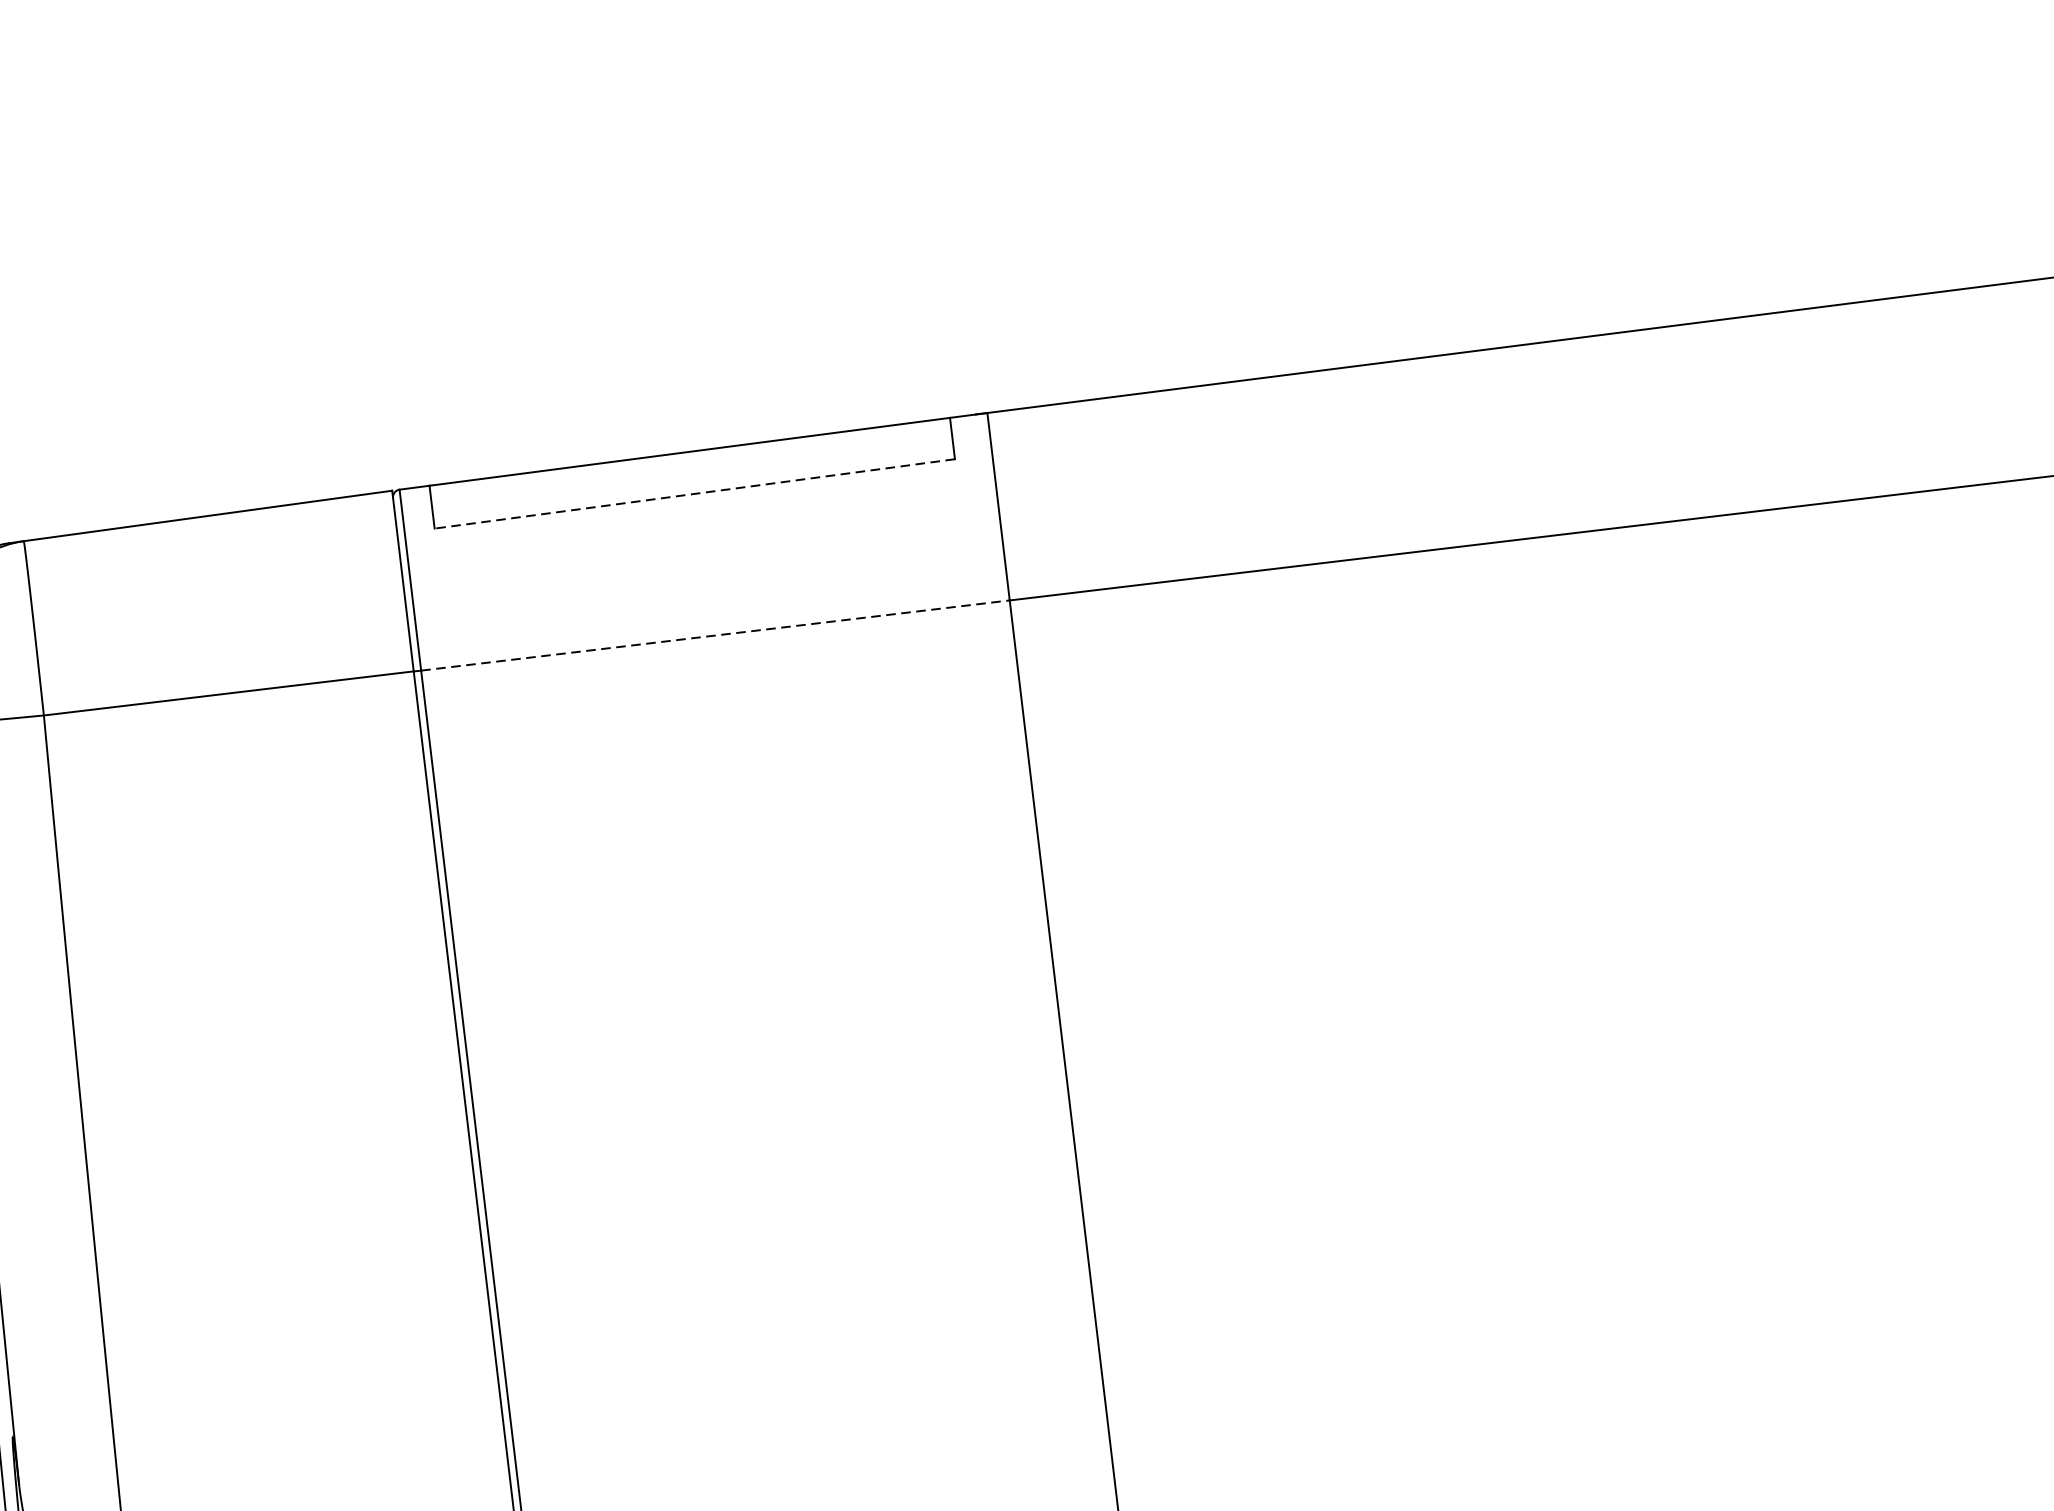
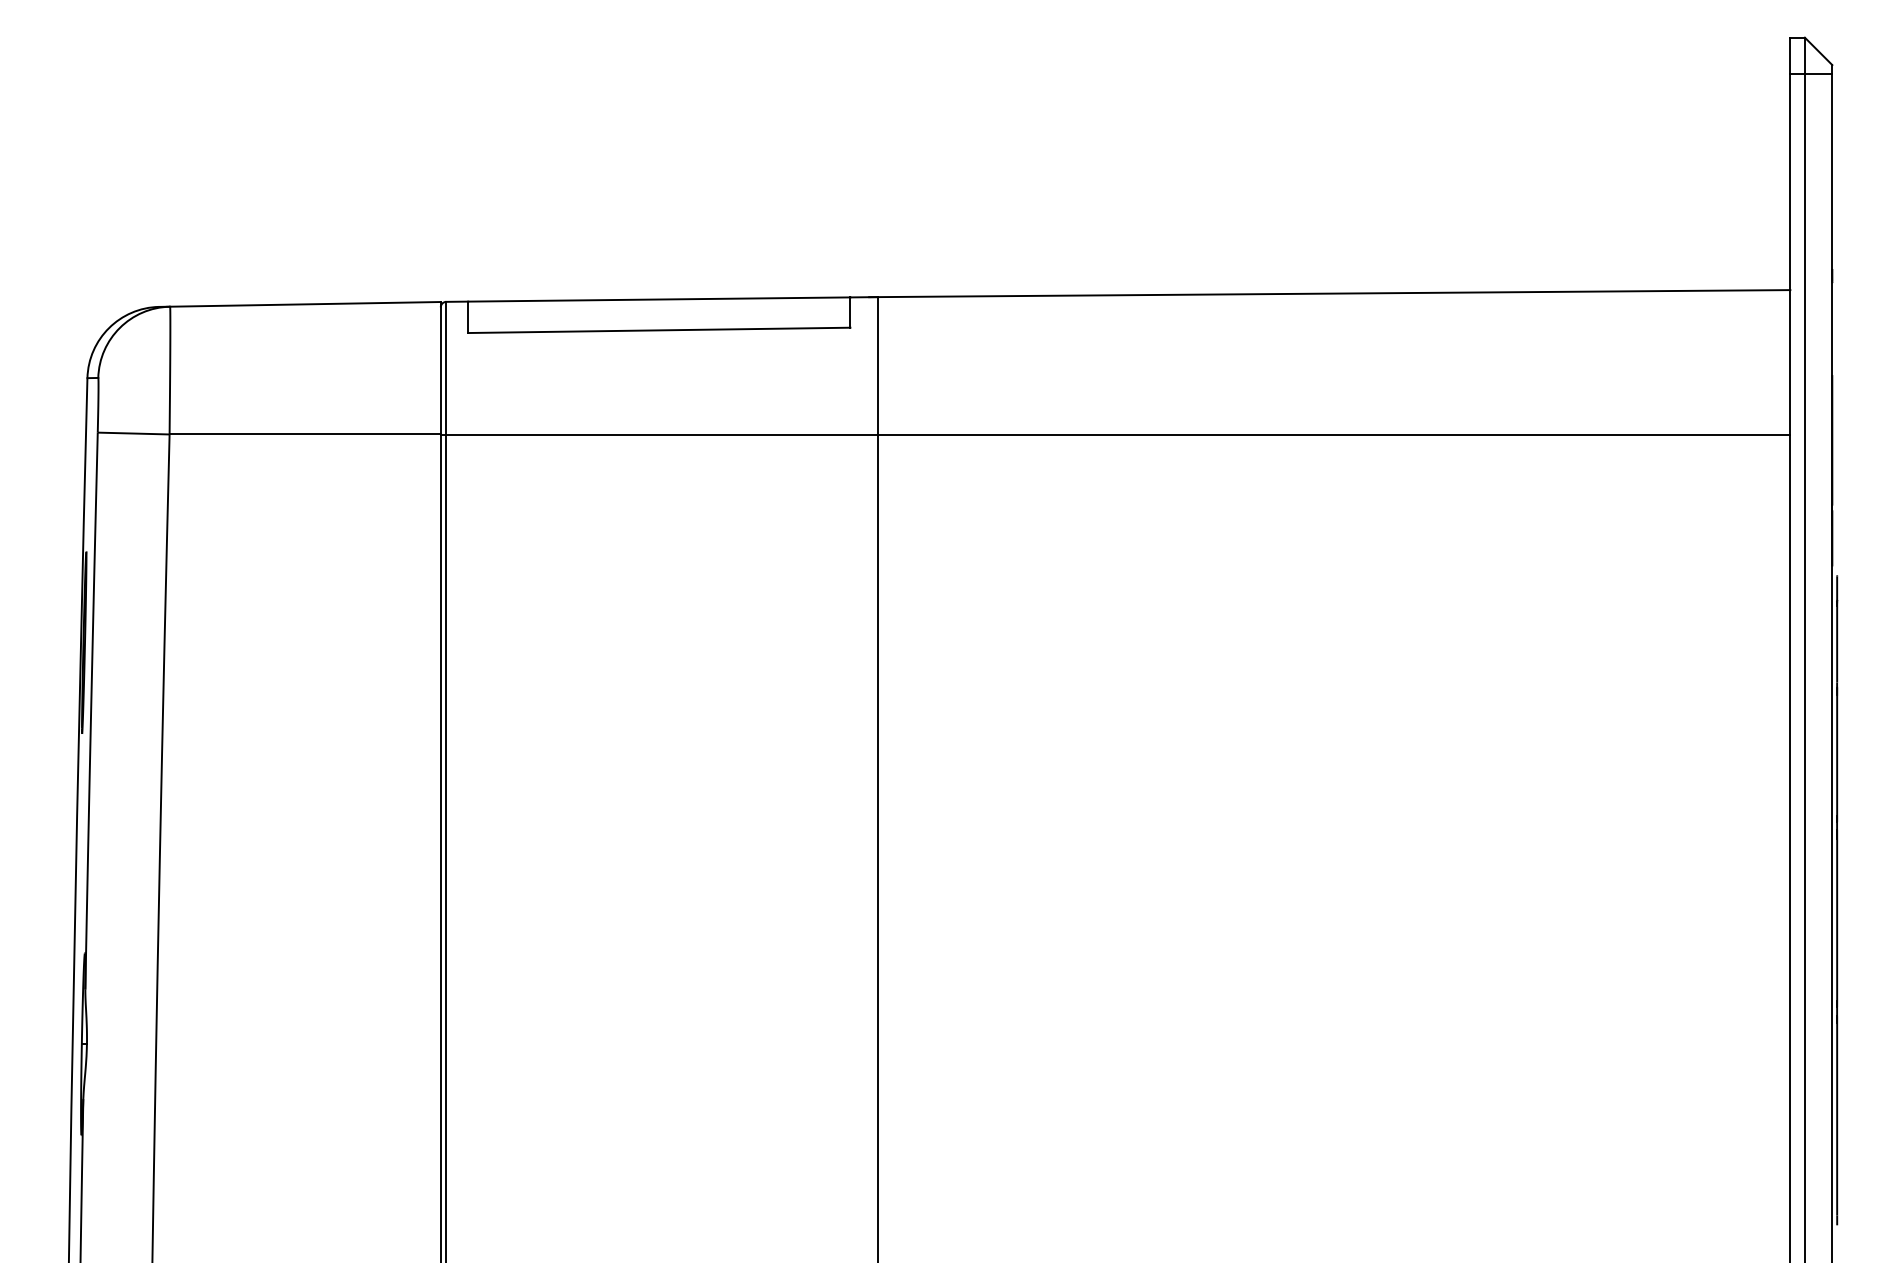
line: (693, 494) -> (658, 330), dashed -> solid
line: (716, 635) -> (662, 434), dashed -> solid

